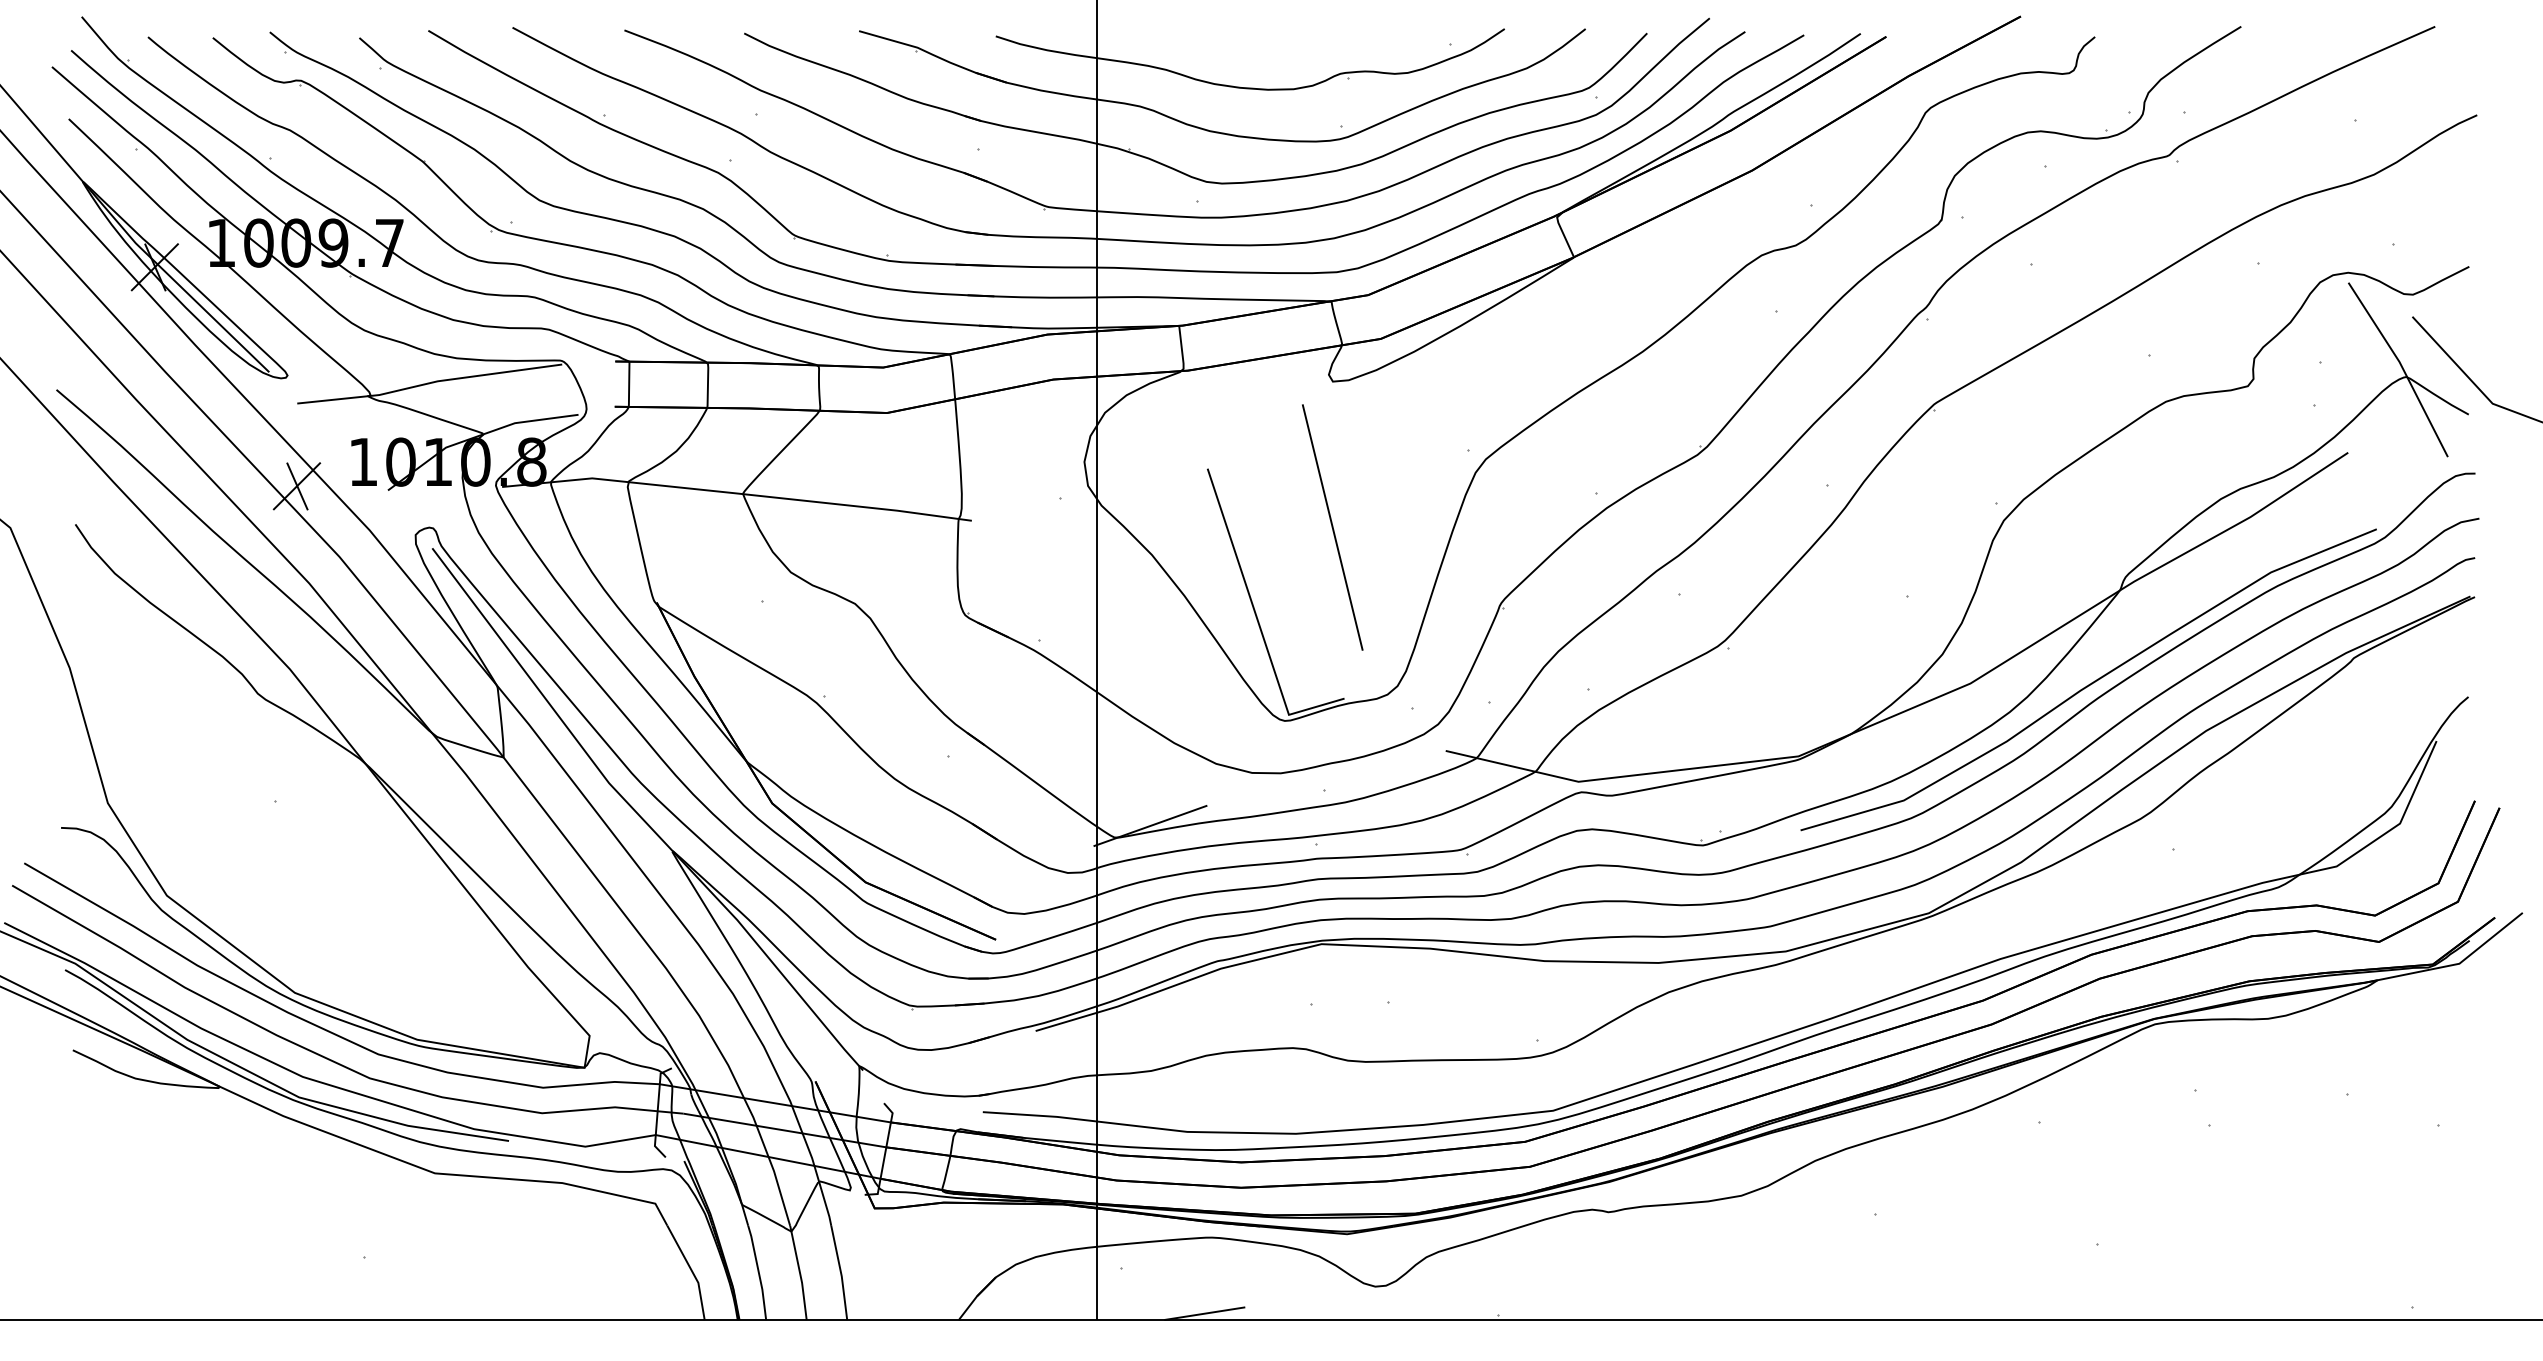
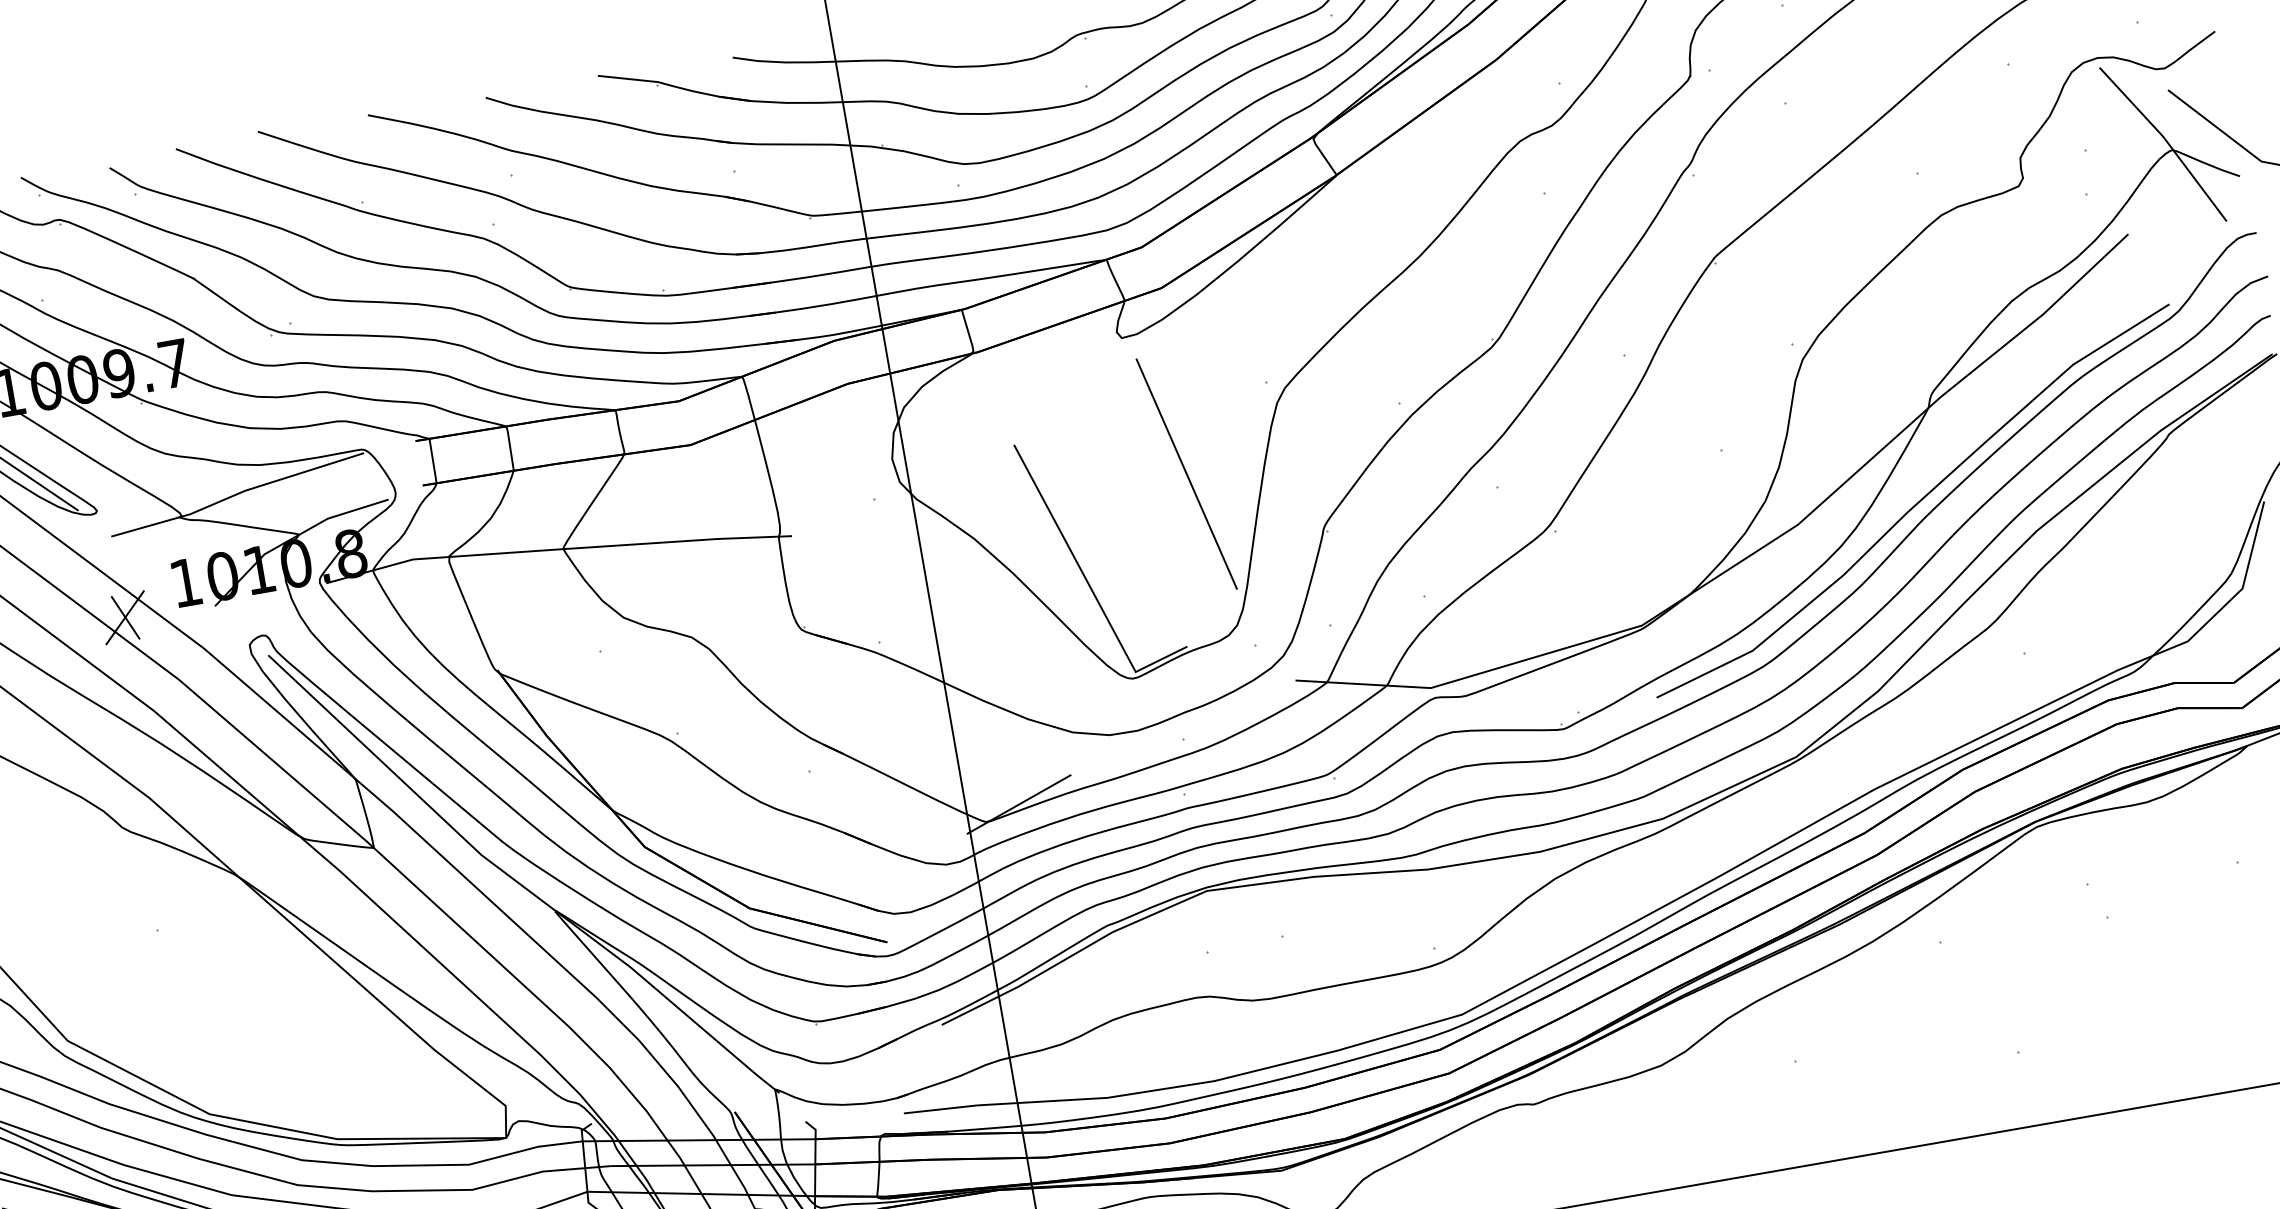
line: (1332, 527) -> (1186, 474), moved

